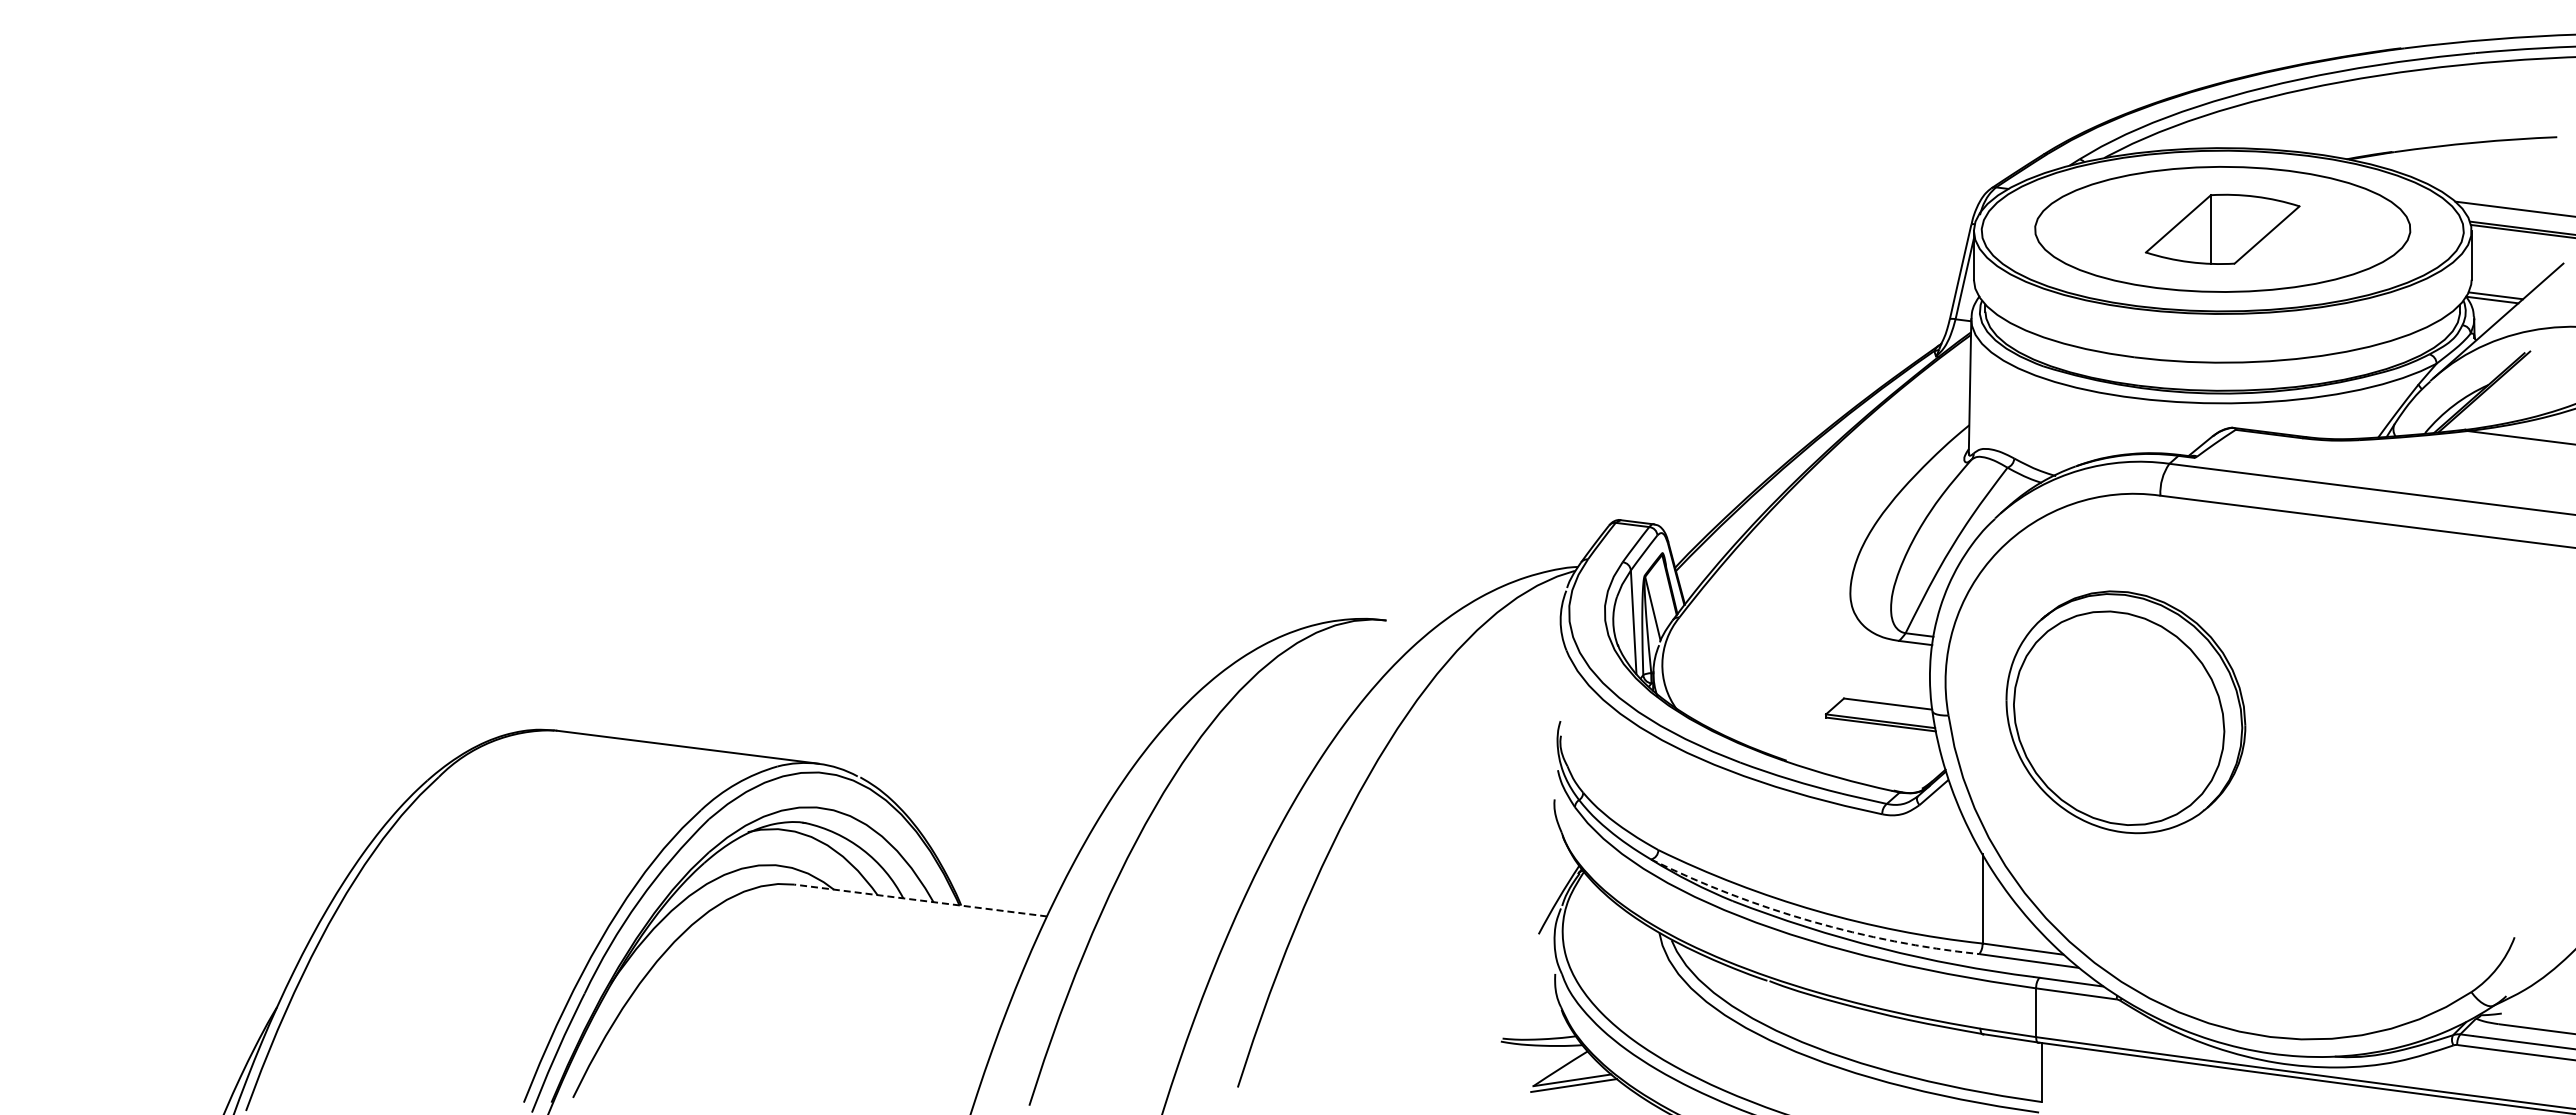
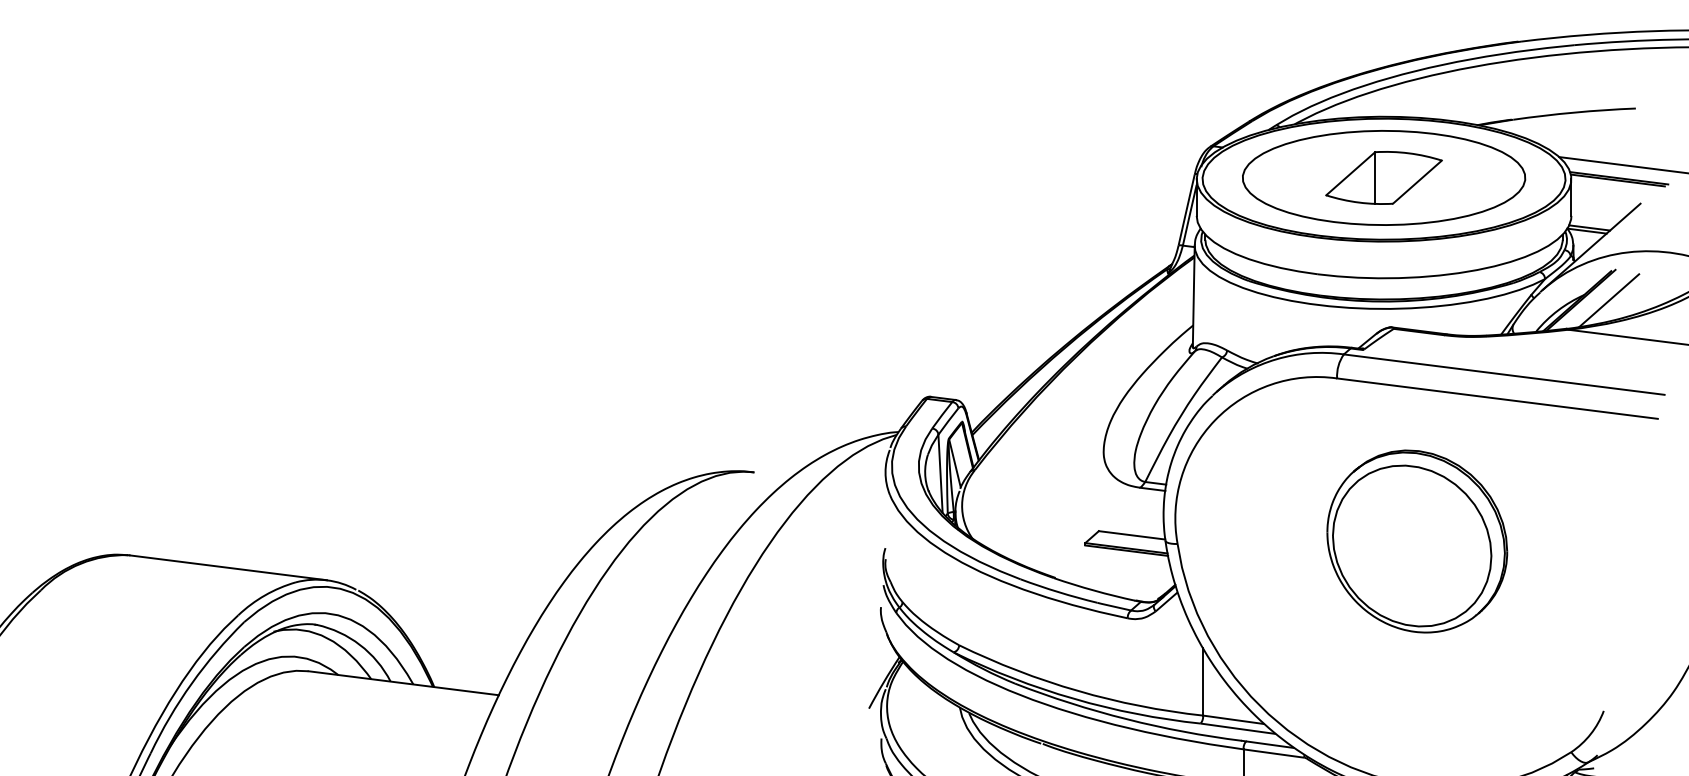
line: (2521, 392) -> (1608, 300), added
part: (2125, 712) -> (1416, 541), moved
line: (920, 900) -> (403, 683), dashed -> solid
arc: (1811, 921) -> (1074, 699), dashed -> solid

